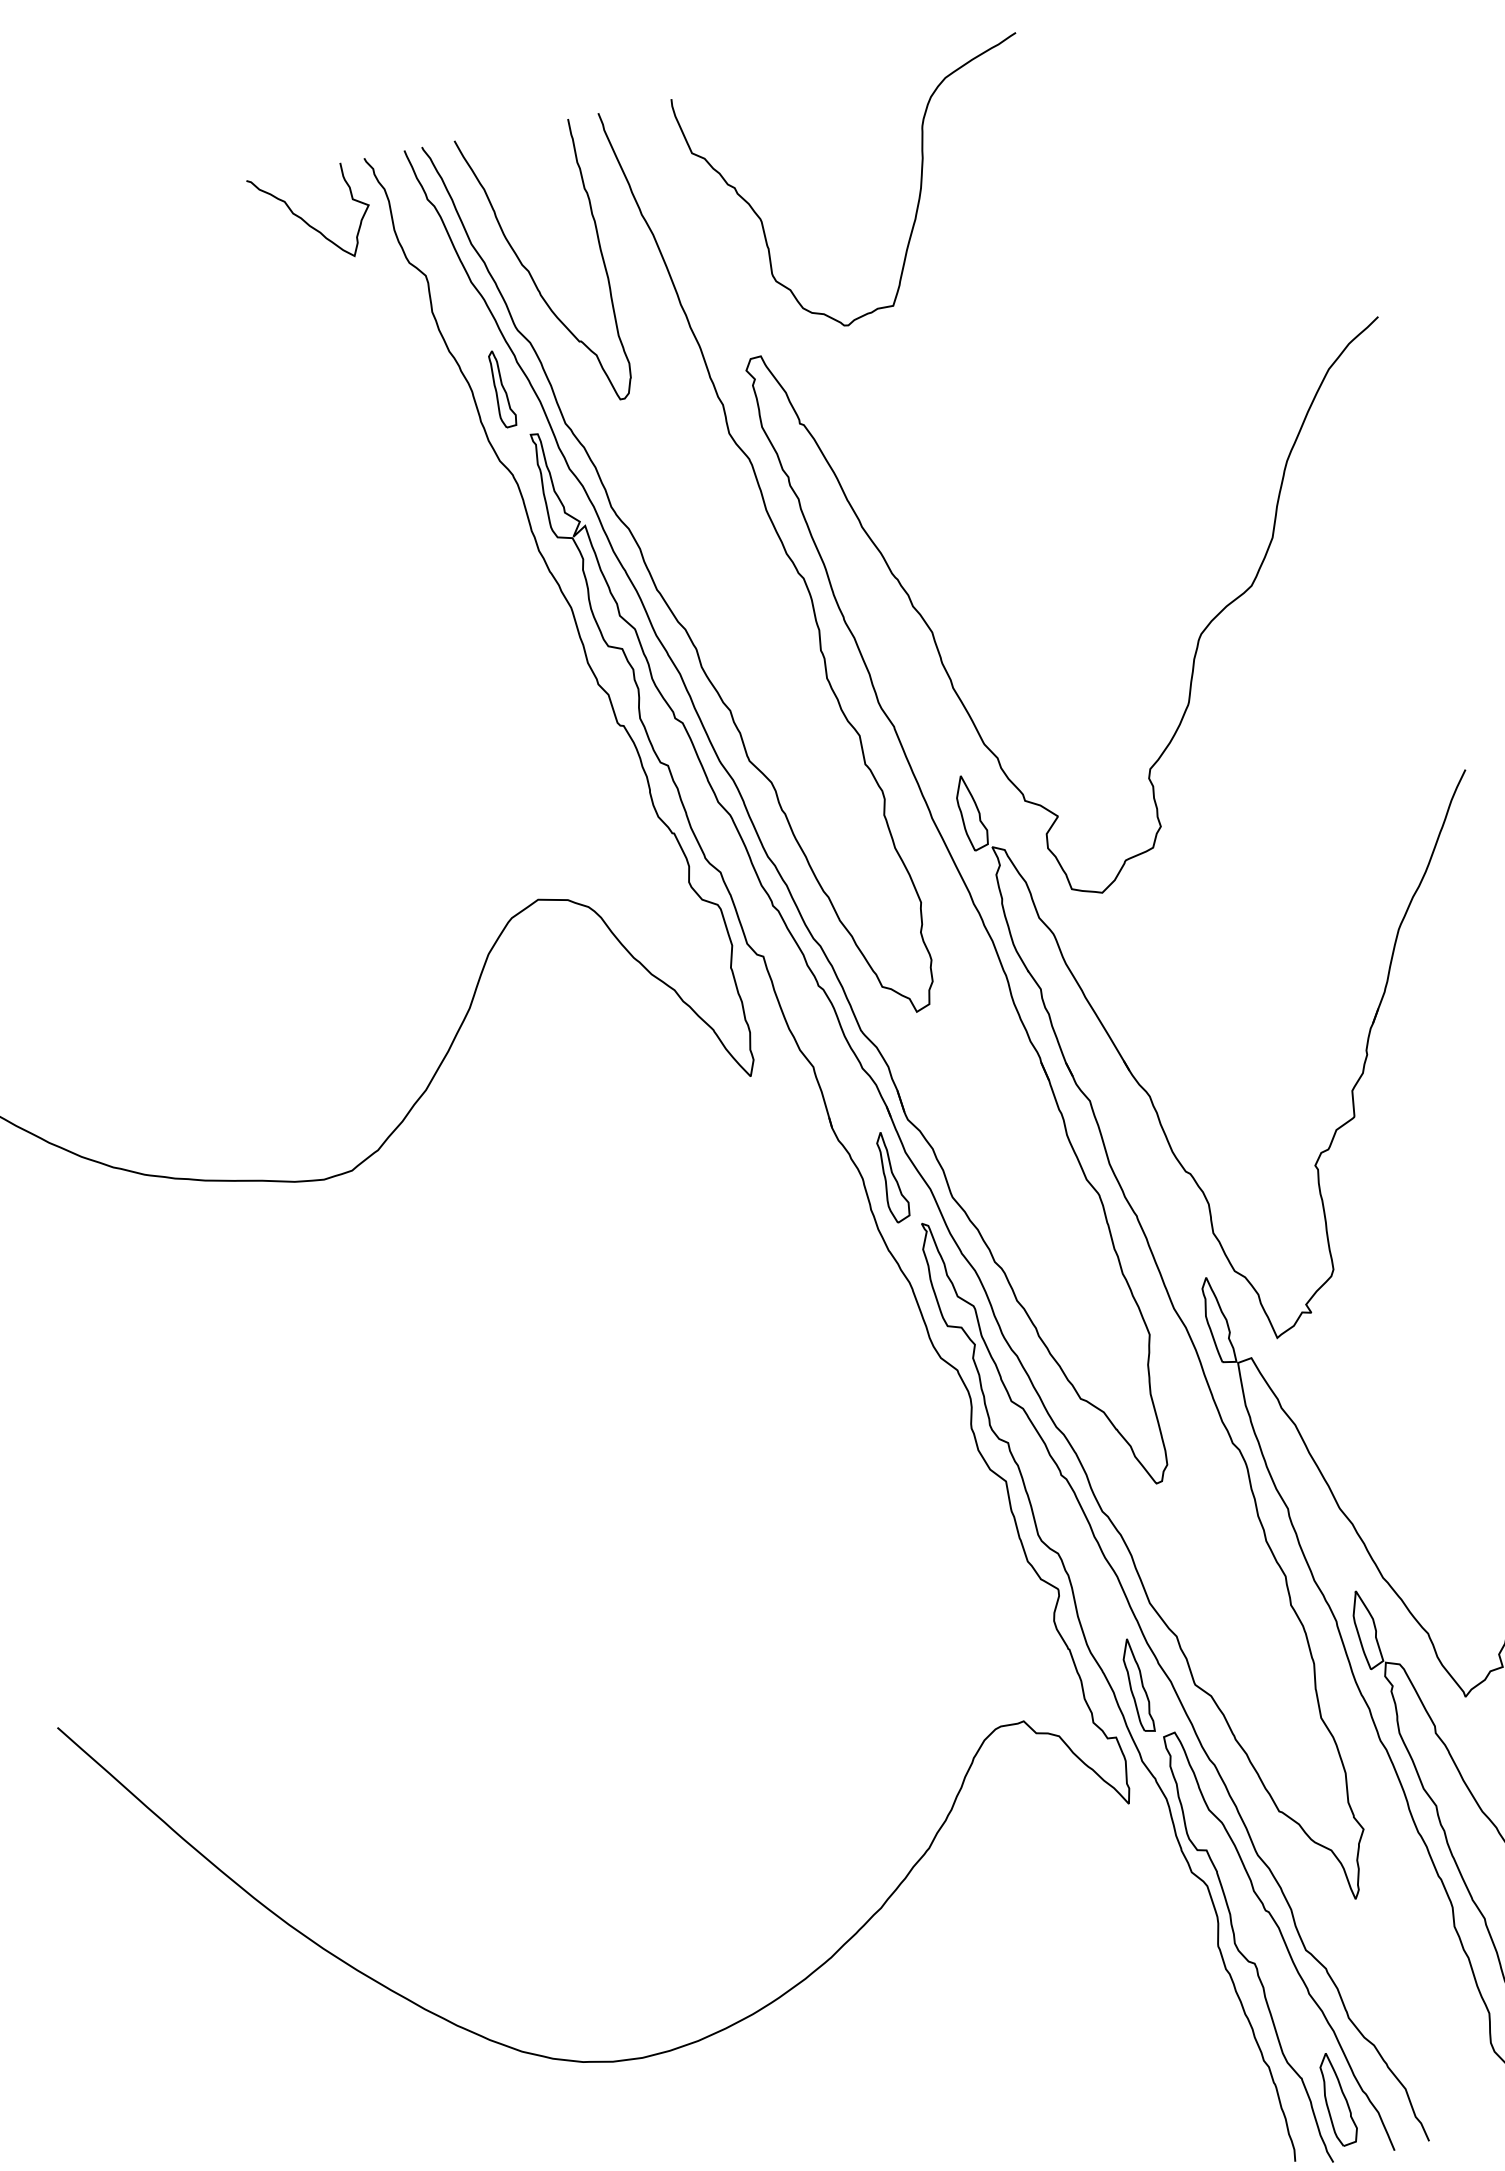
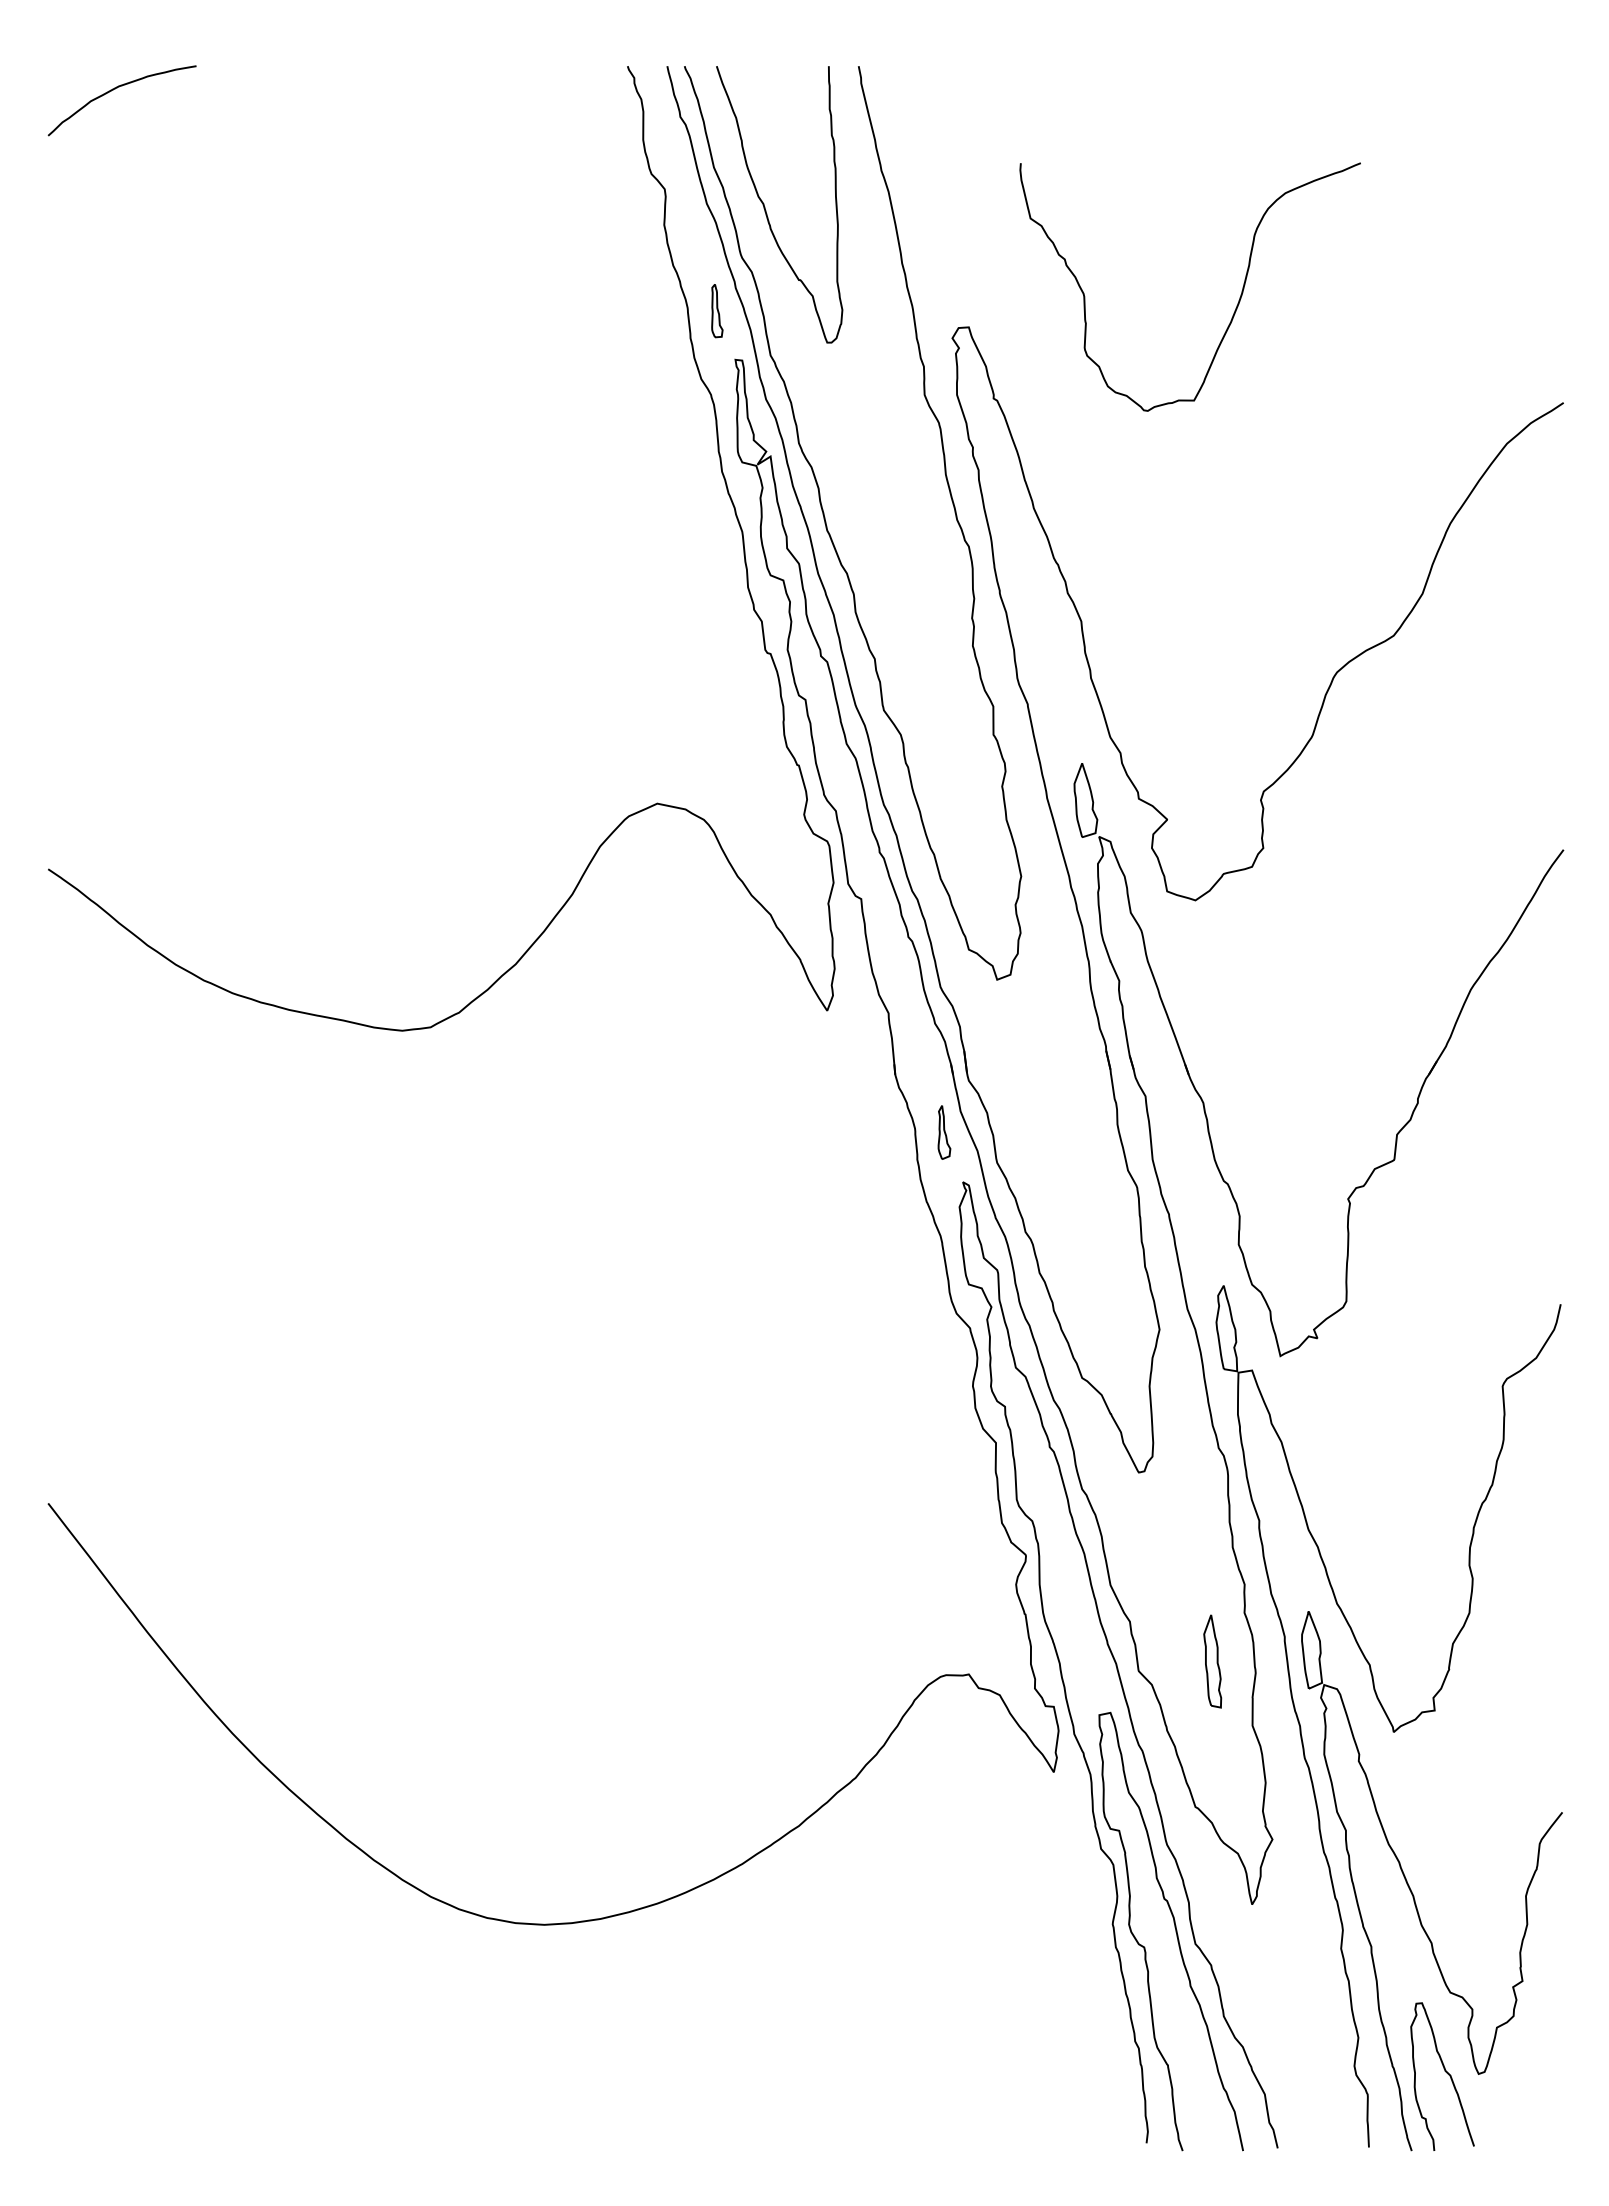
curve: (917, 201) -> (1236, 305), moved
curve: (306, 222) -> (561, 116), removed
part: (502, 388) -> (717, 310), size x0.7
part: (893, 1176) -> (944, 1132), size x0.6
part: (1137, 1685) -> (1212, 1661), moved
part: (1338, 2098) -> (1199, 2091), removed

